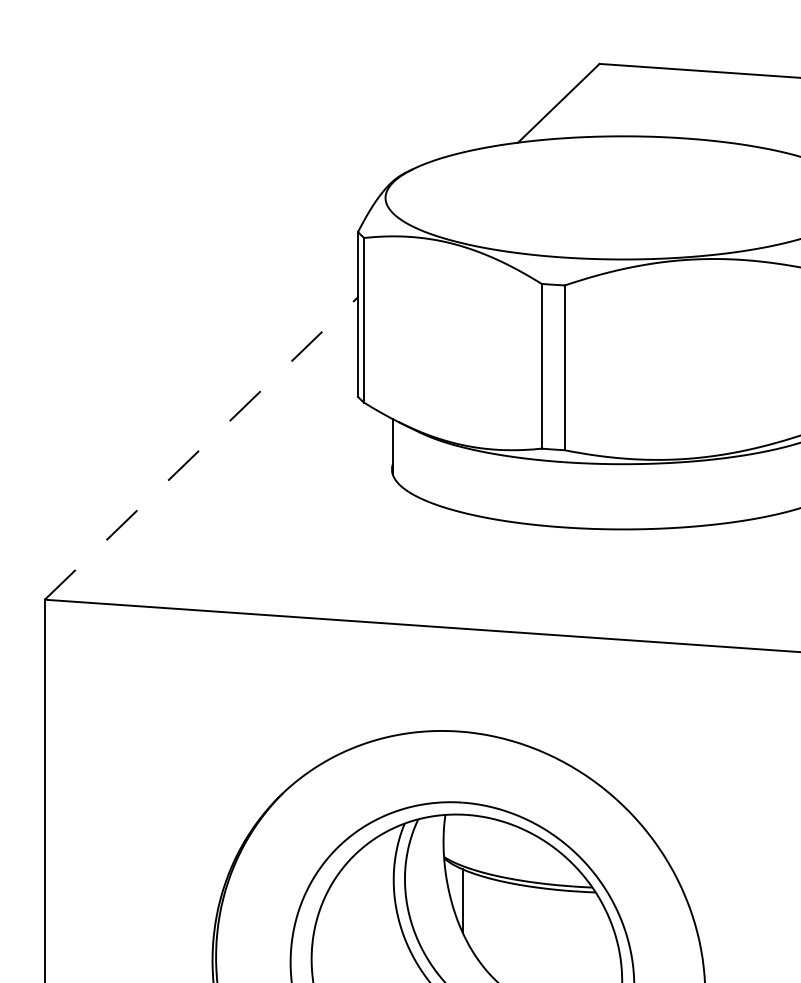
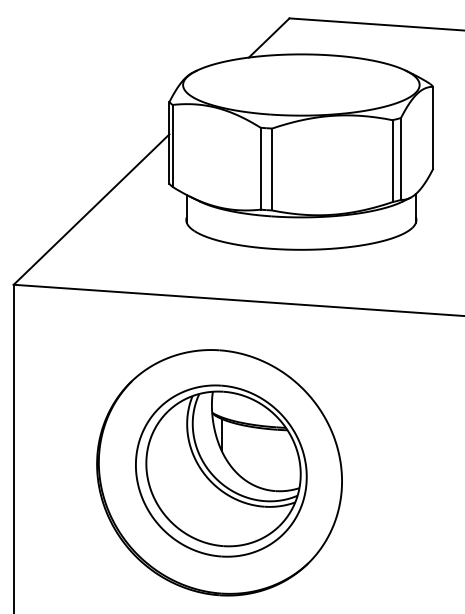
line: (201, 448) -> (91, 209), dashed -> solid

